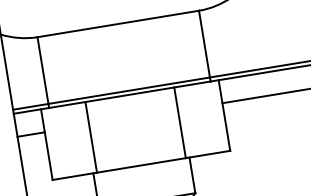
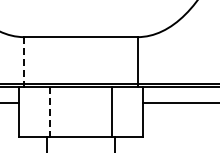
line: (43, 71) -> (24, 61), solid -> dashed
line: (90, 137) -> (49, 111), solid -> dashed

